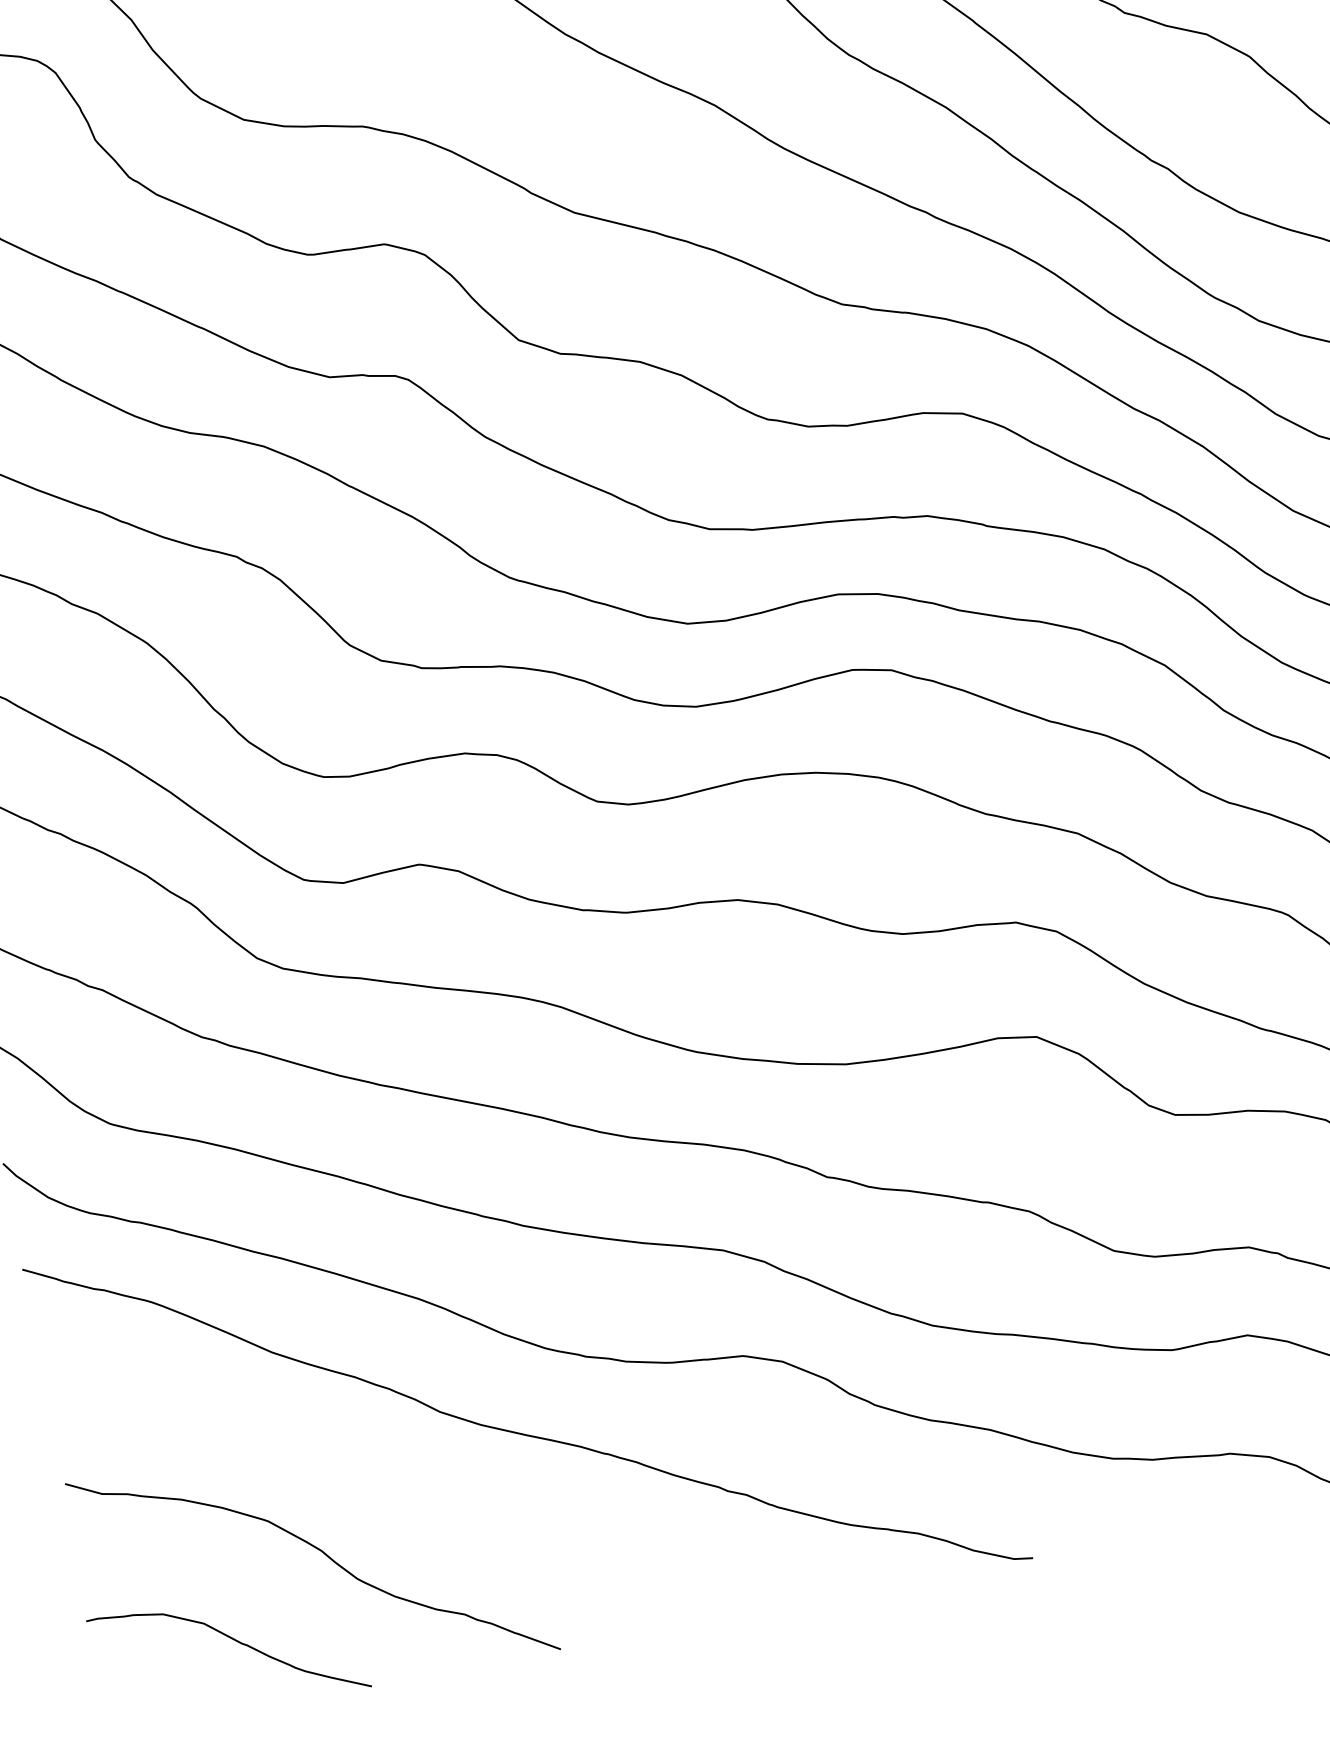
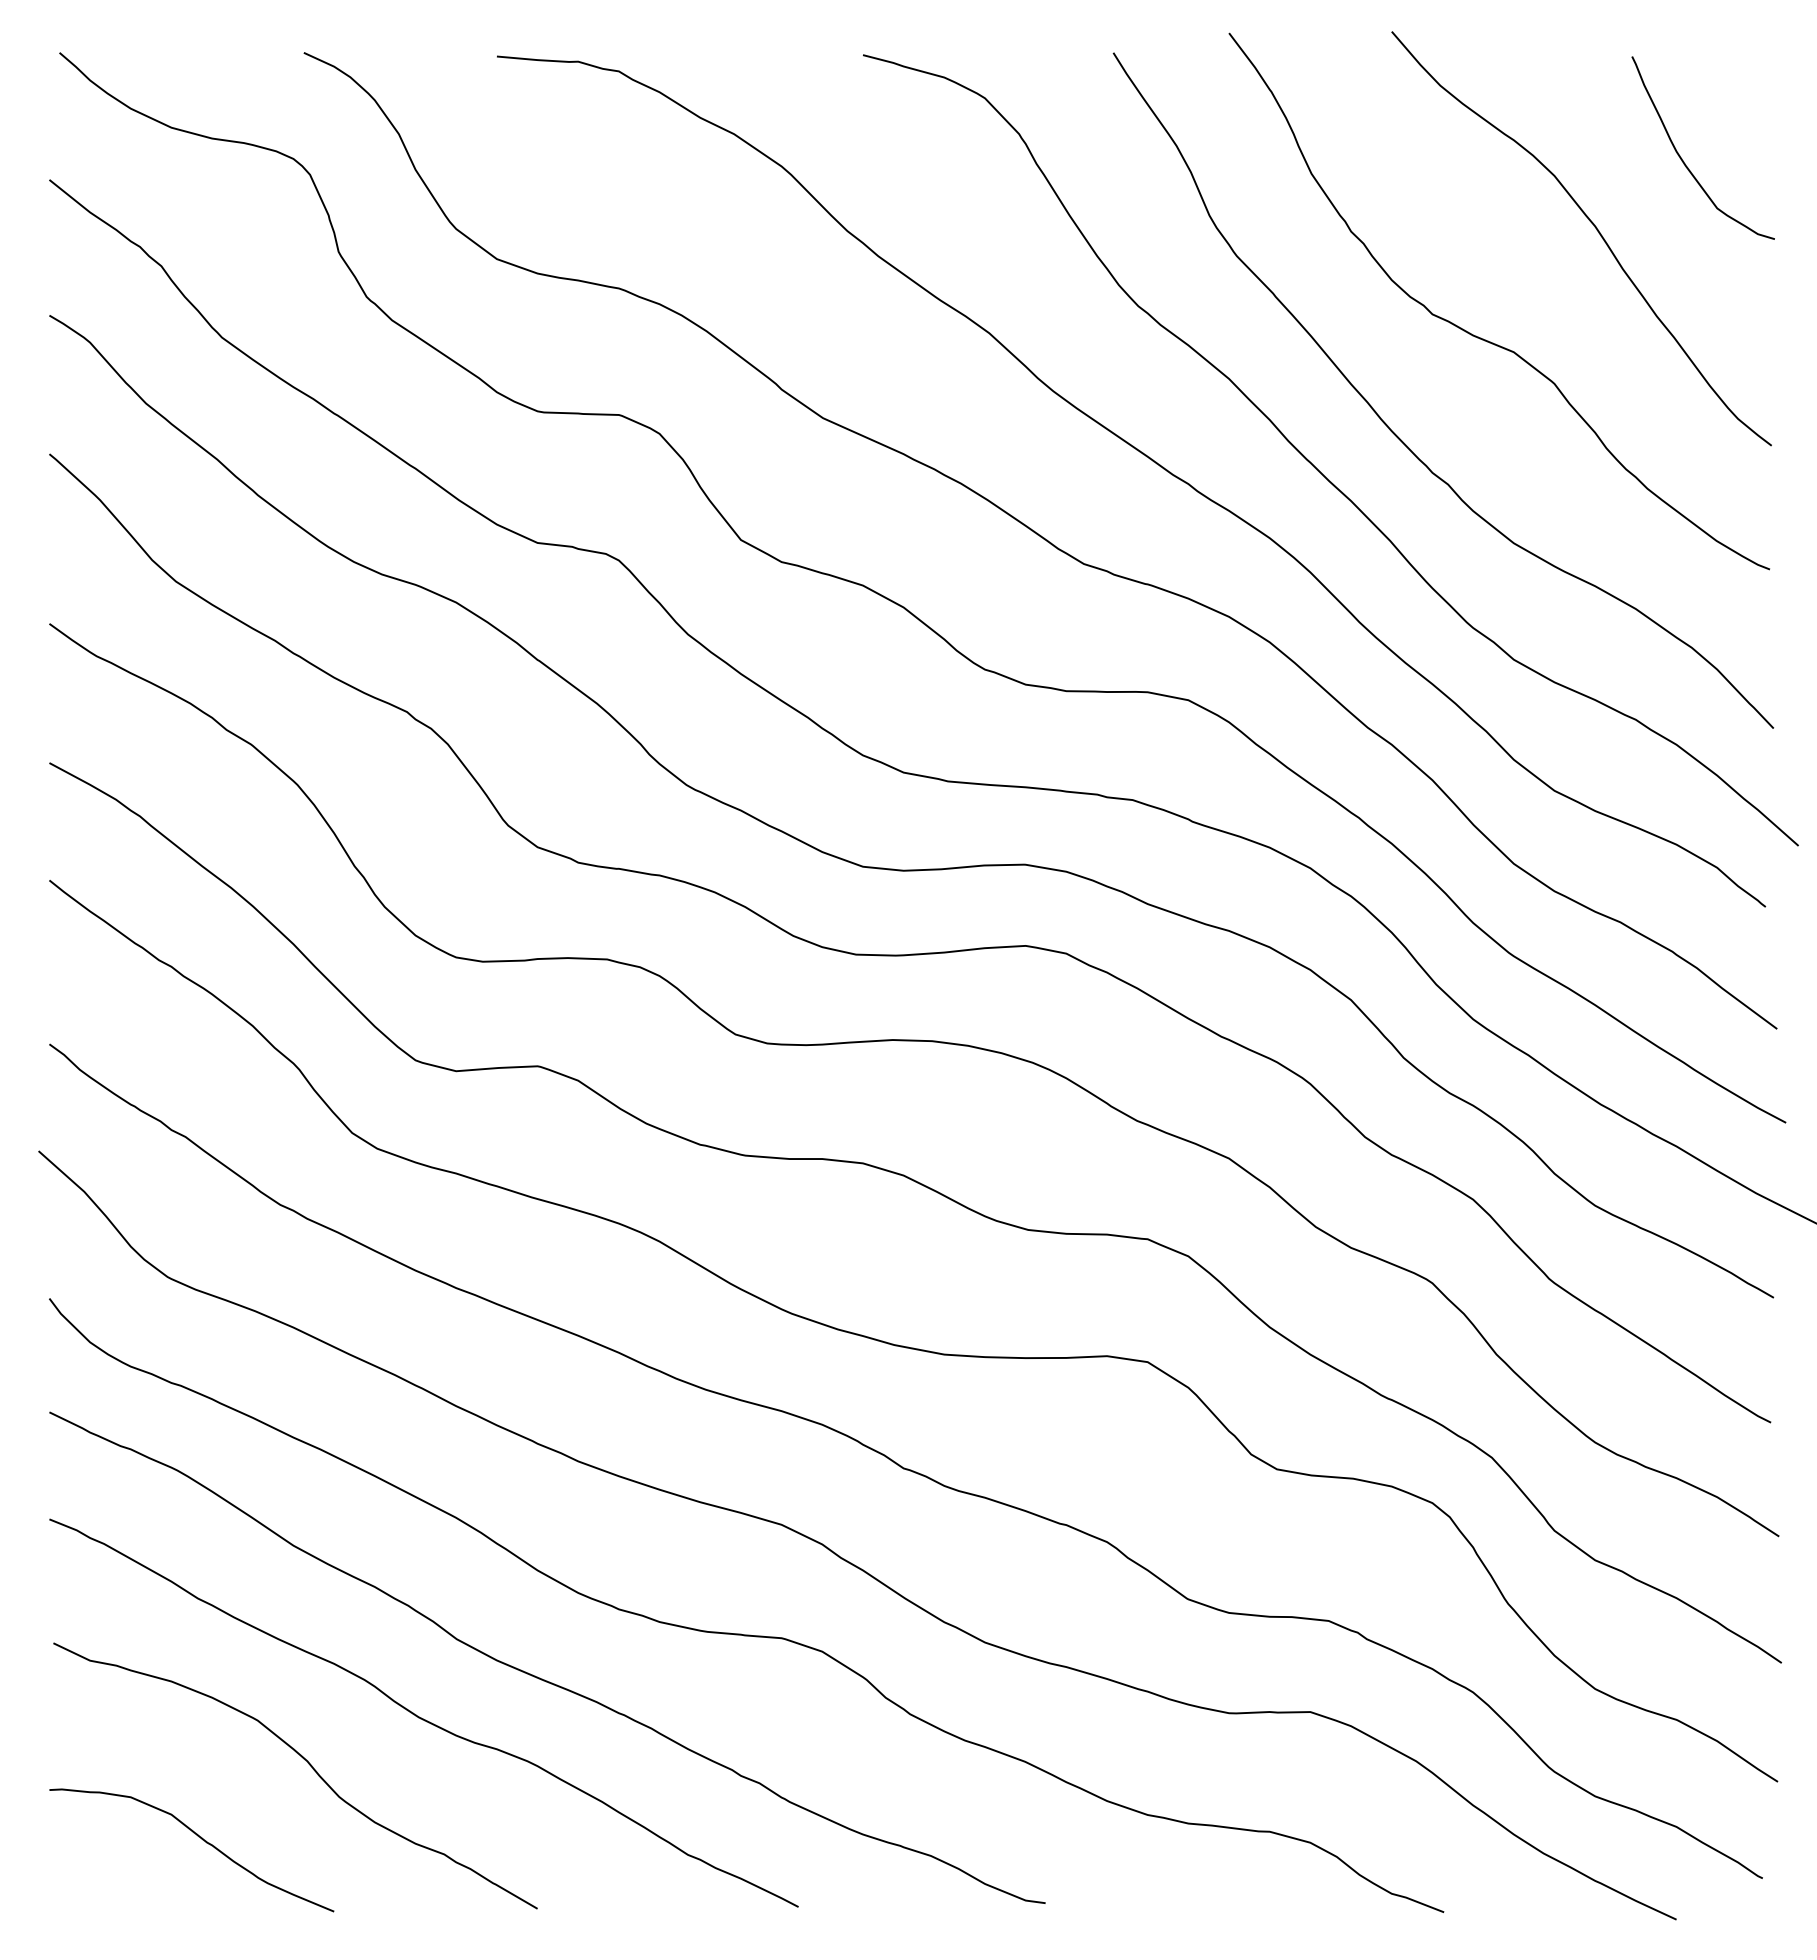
curve: (420, 1490) -> (421, 1717), added

